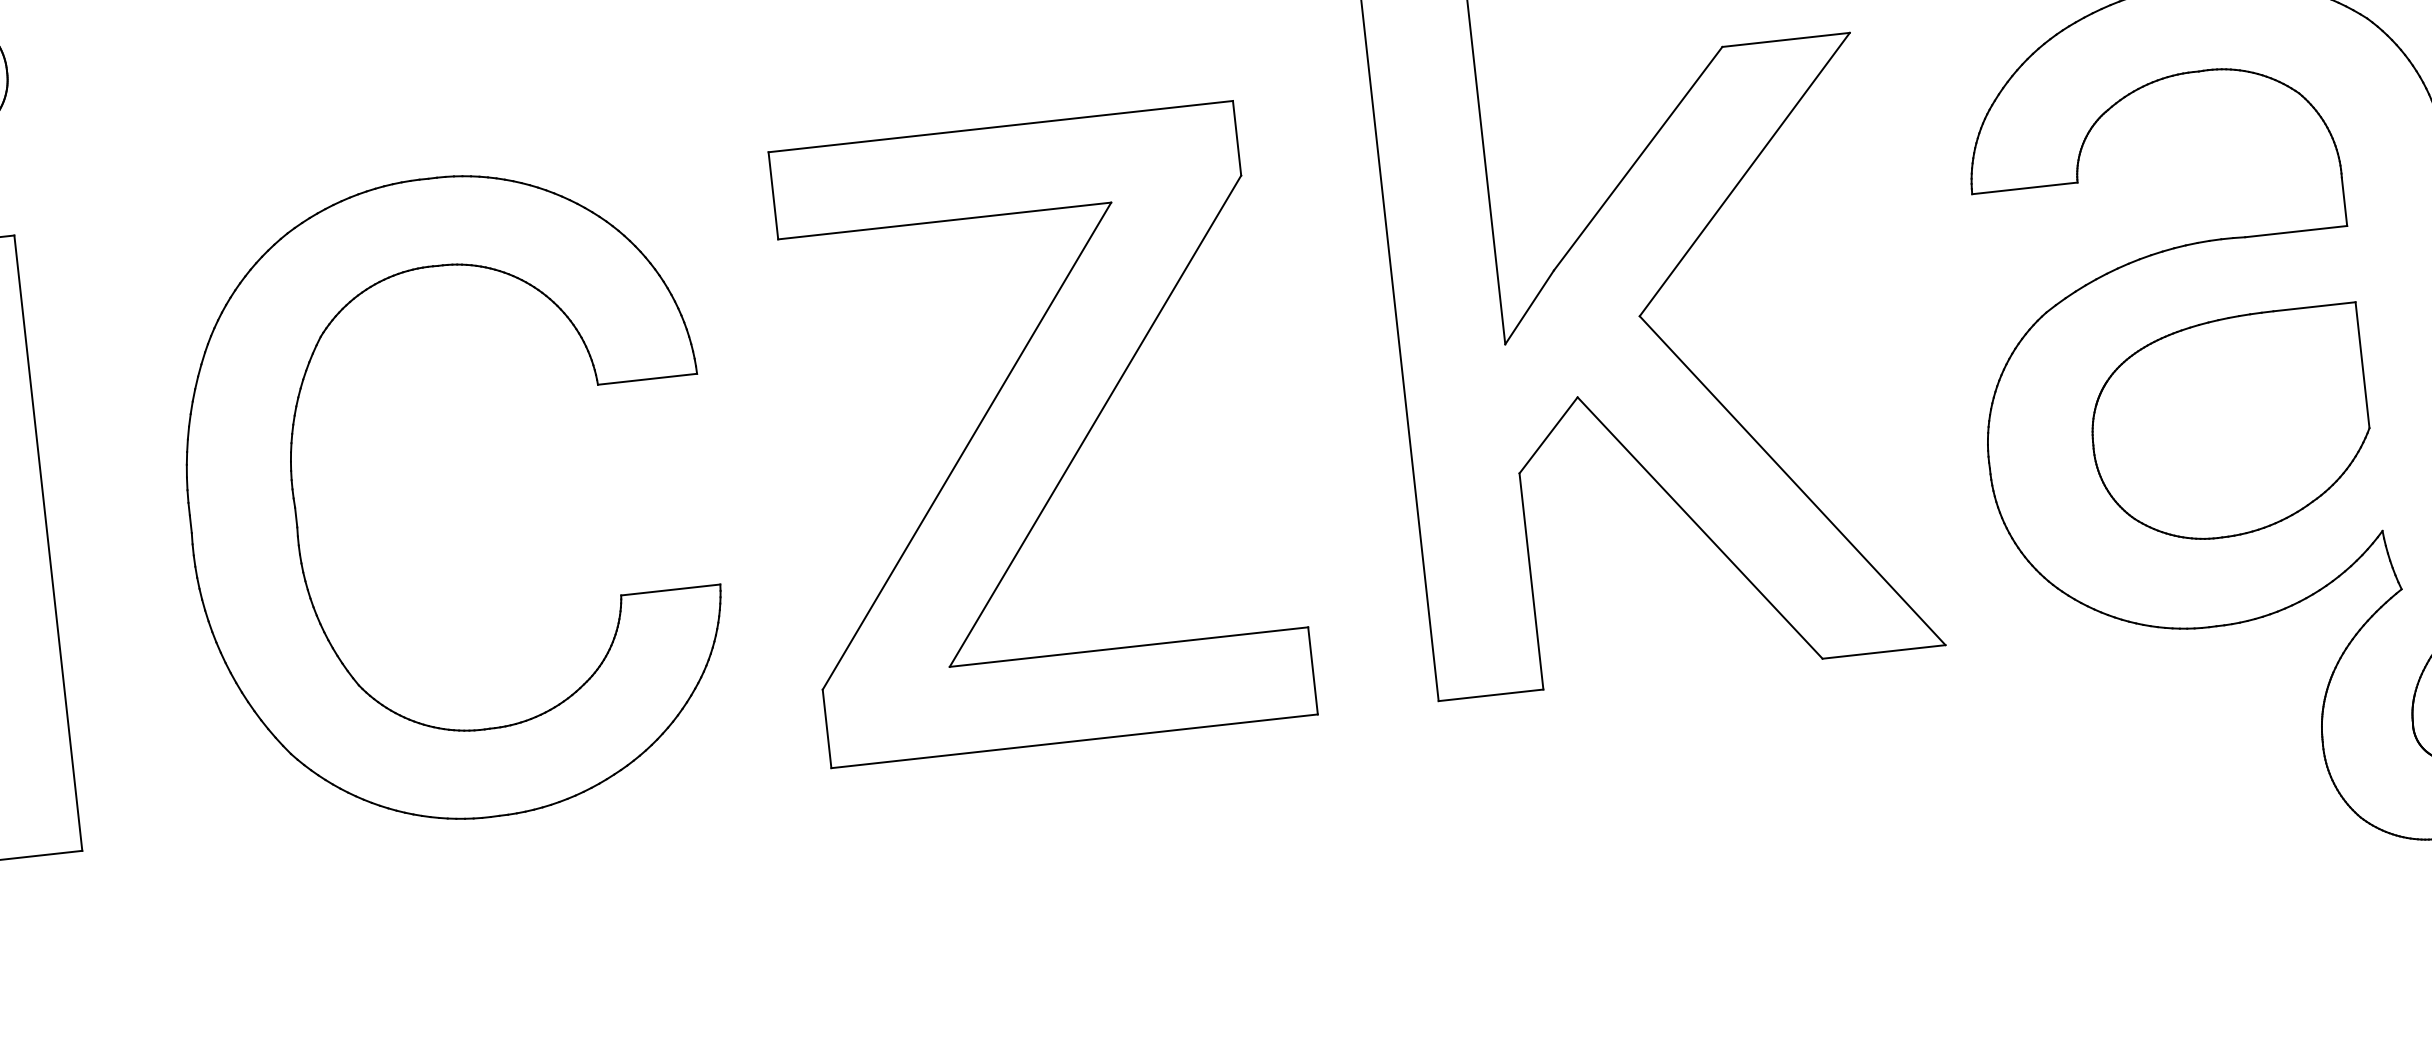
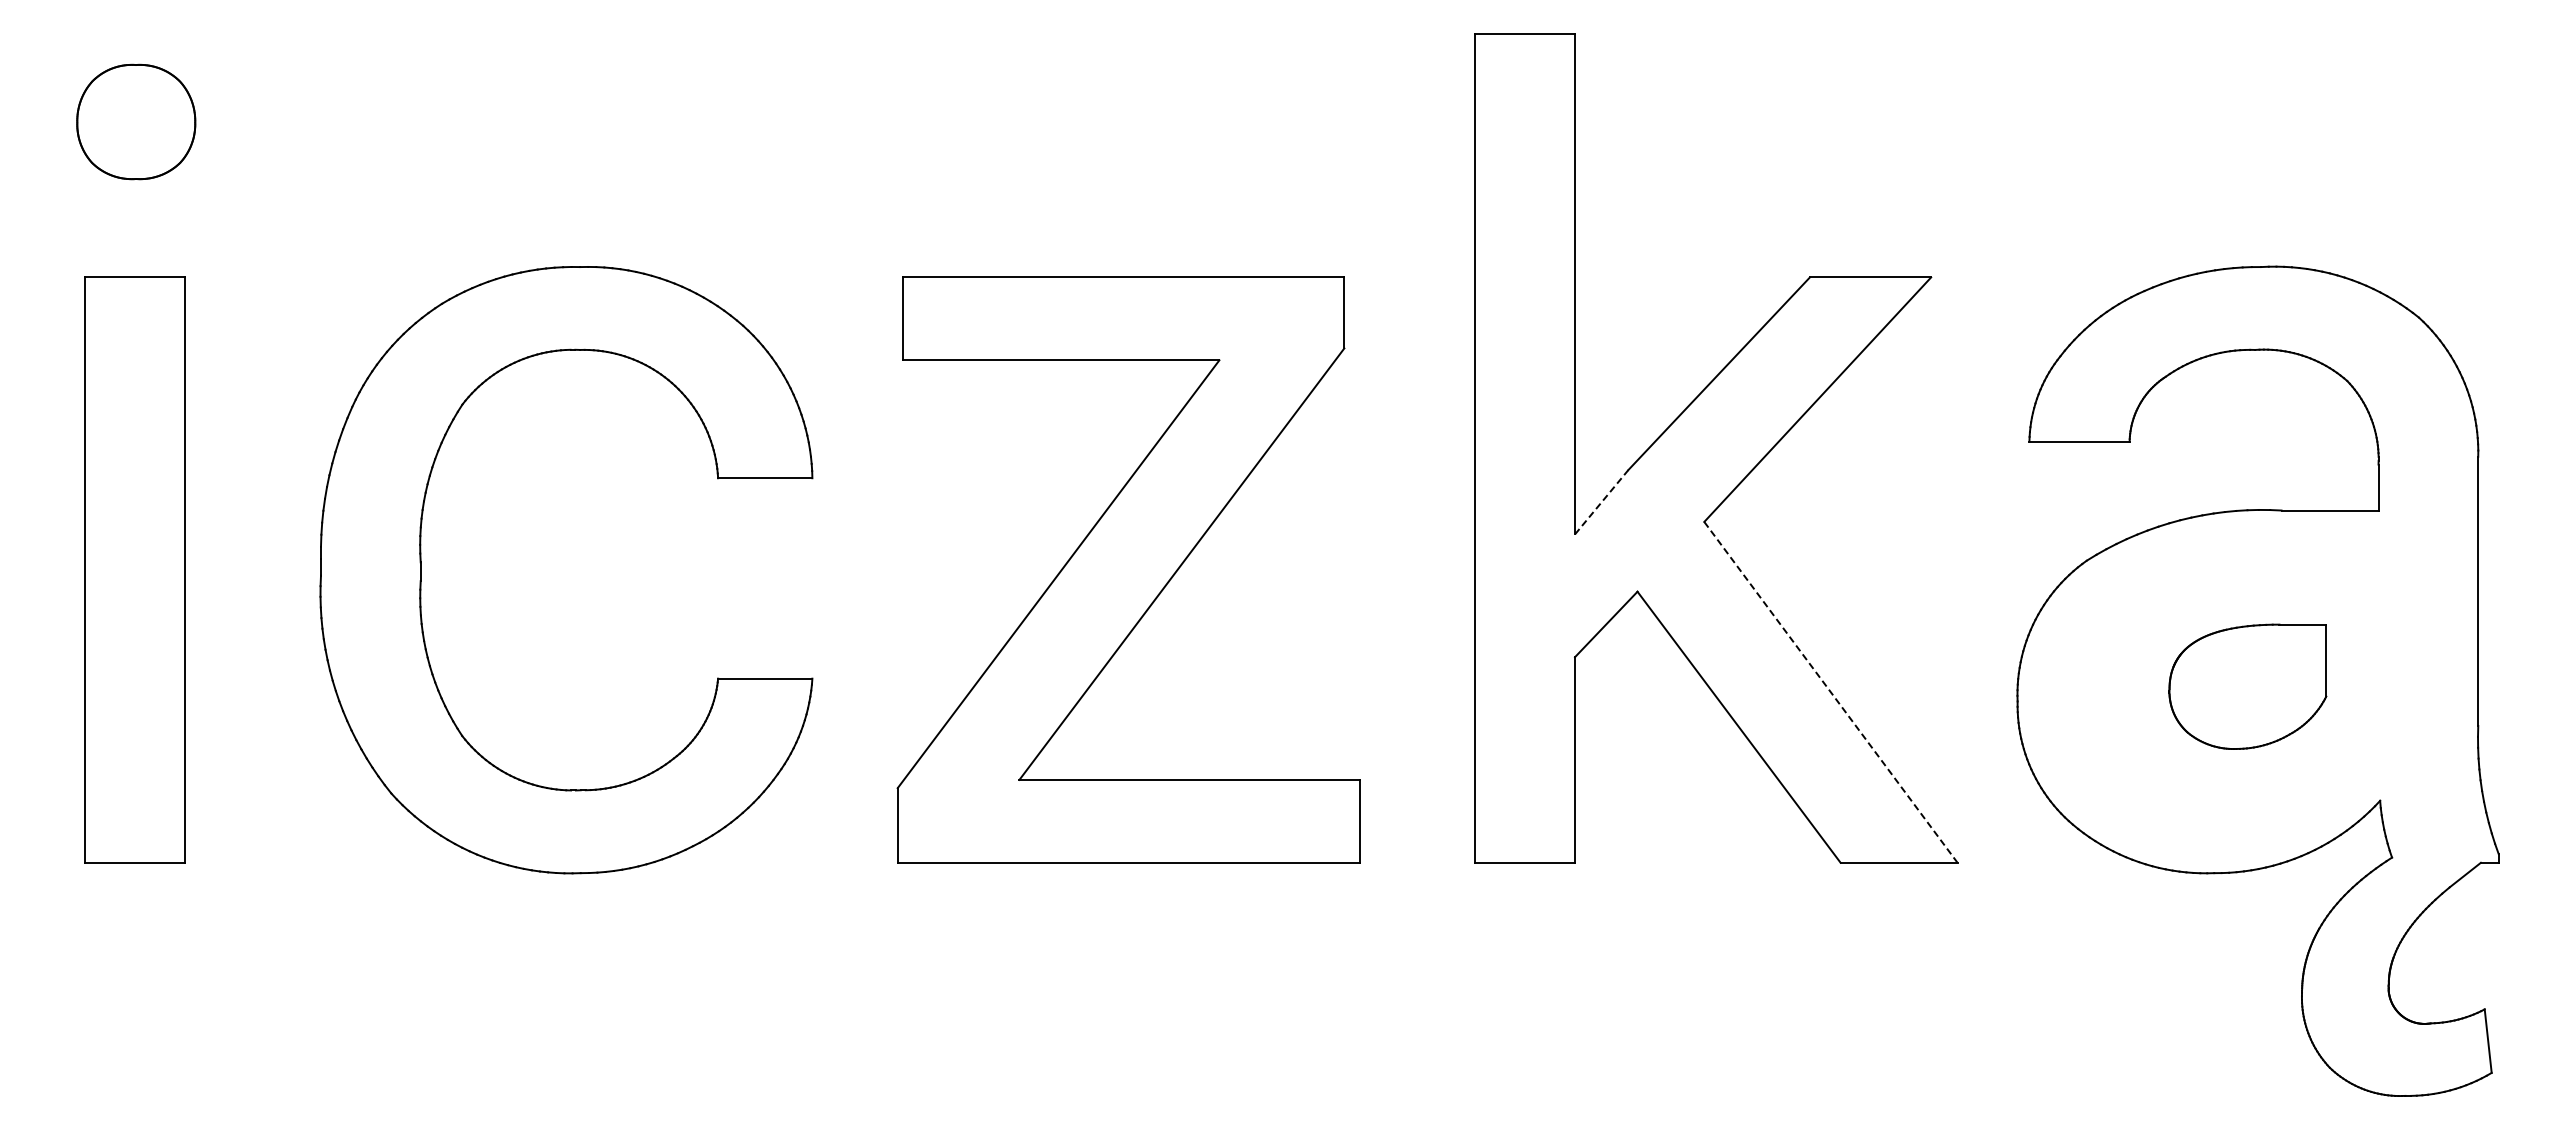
line: (1529, 307) -> (1601, 502), solid -> dashed
part: (2229, 426) -> (2247, 686), size x0.6
line: (1793, 480) -> (1831, 692), solid -> dashed

